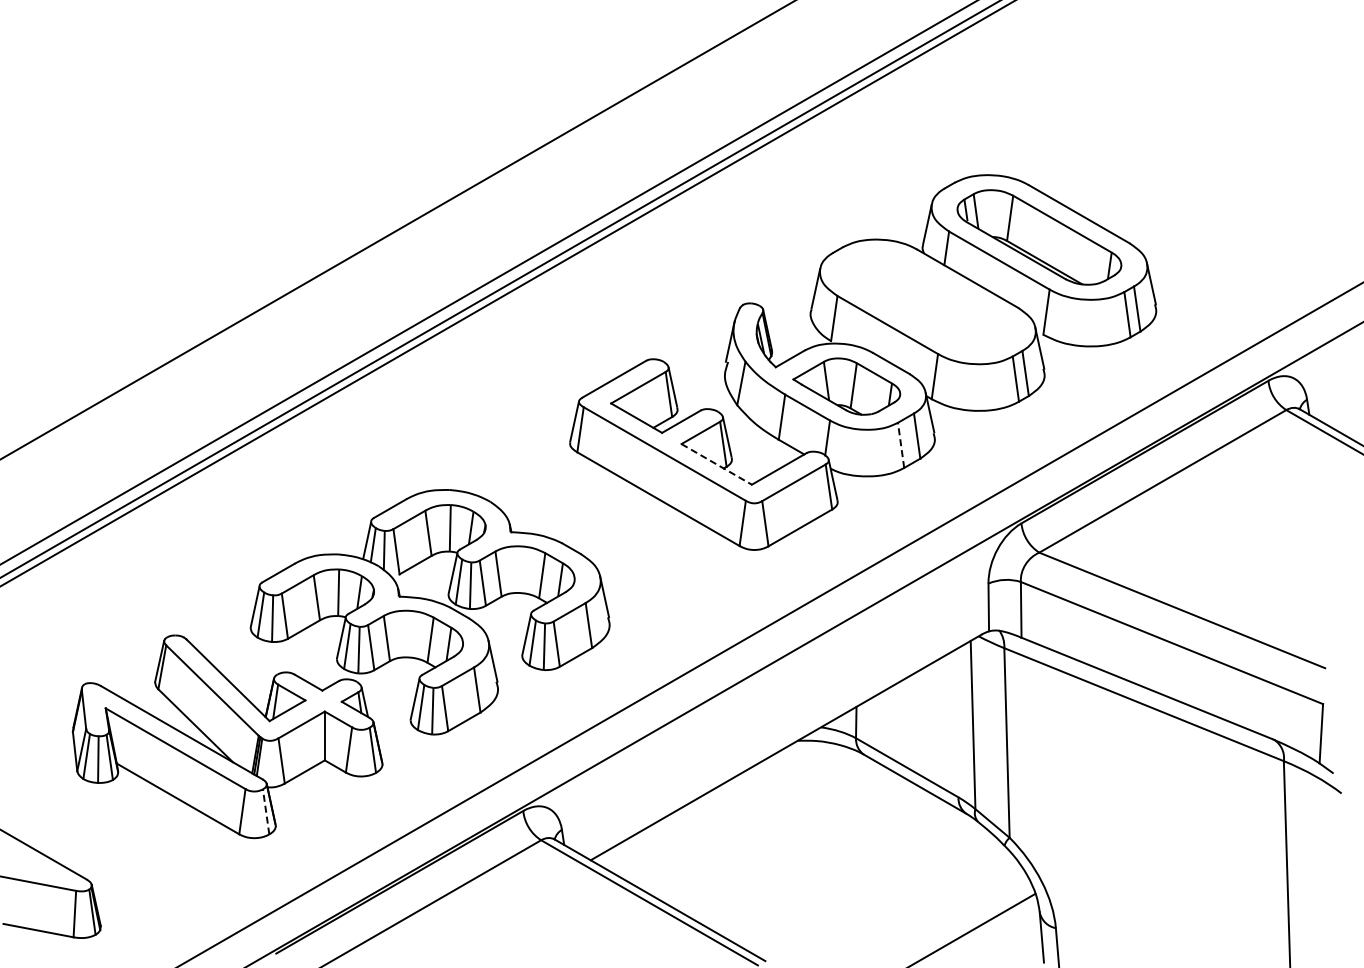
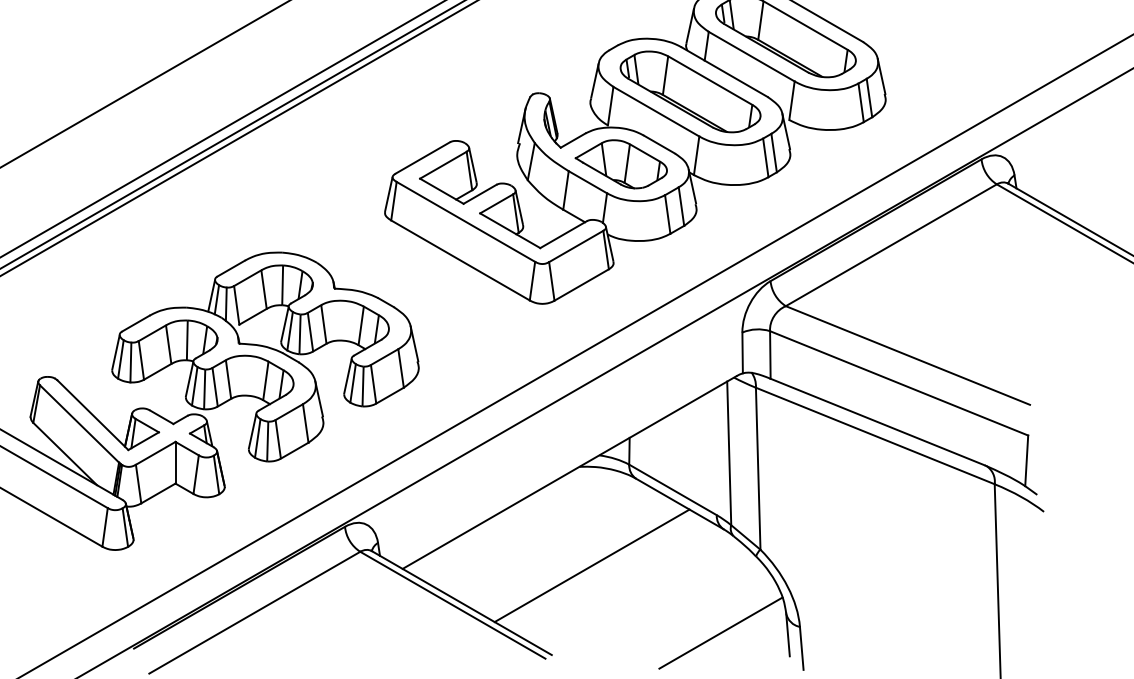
part: (927, 301) -> (690, 91), added
line: (901, 445) -> (668, 214), dashed -> solid
line: (716, 464) -> (510, 230), dashed -> solid
line: (266, 811) -> (125, 527), dashed -> solid
line: (812, 856) -> (592, 565), added

